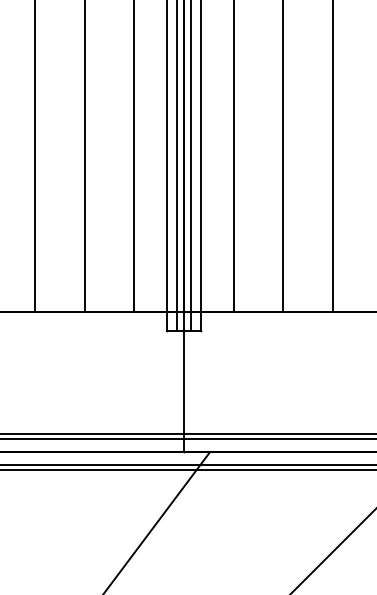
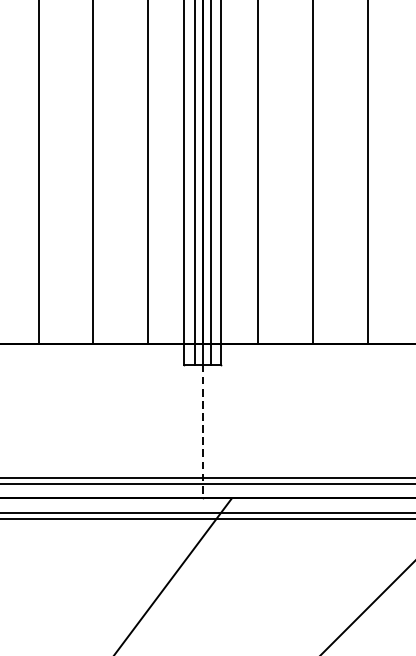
line: (183, 391) -> (202, 431), solid -> dashed

